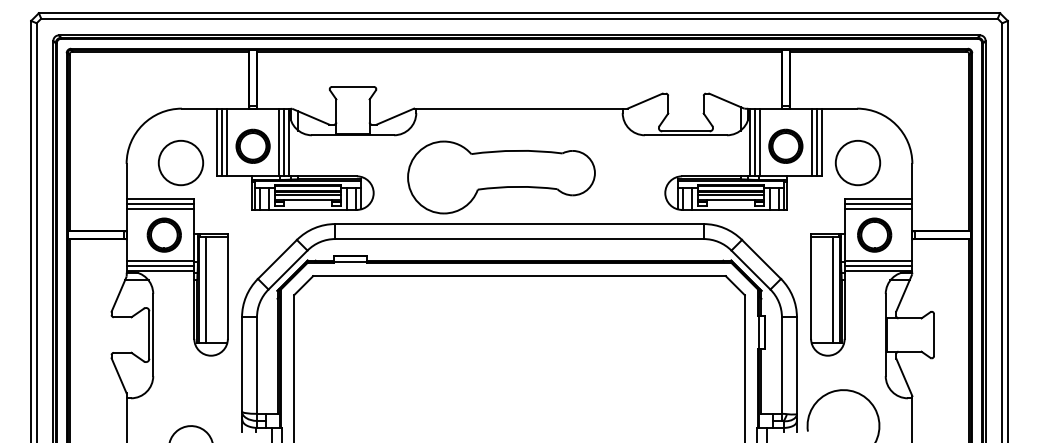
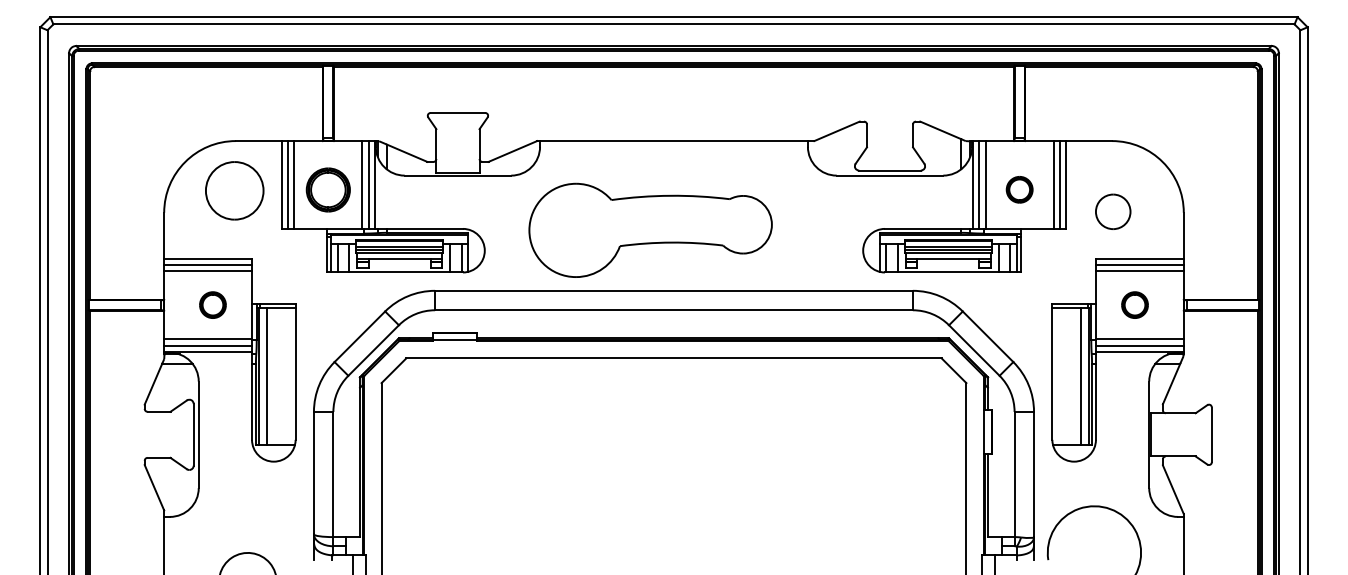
part: (785, 145) -> (1019, 188), size x0.6
part: (180, 163) -> (234, 191), moved
part: (857, 163) -> (1112, 212), size x0.6
part: (163, 234) -> (212, 304), size x0.6
part: (874, 234) -> (1134, 304), size x0.6

